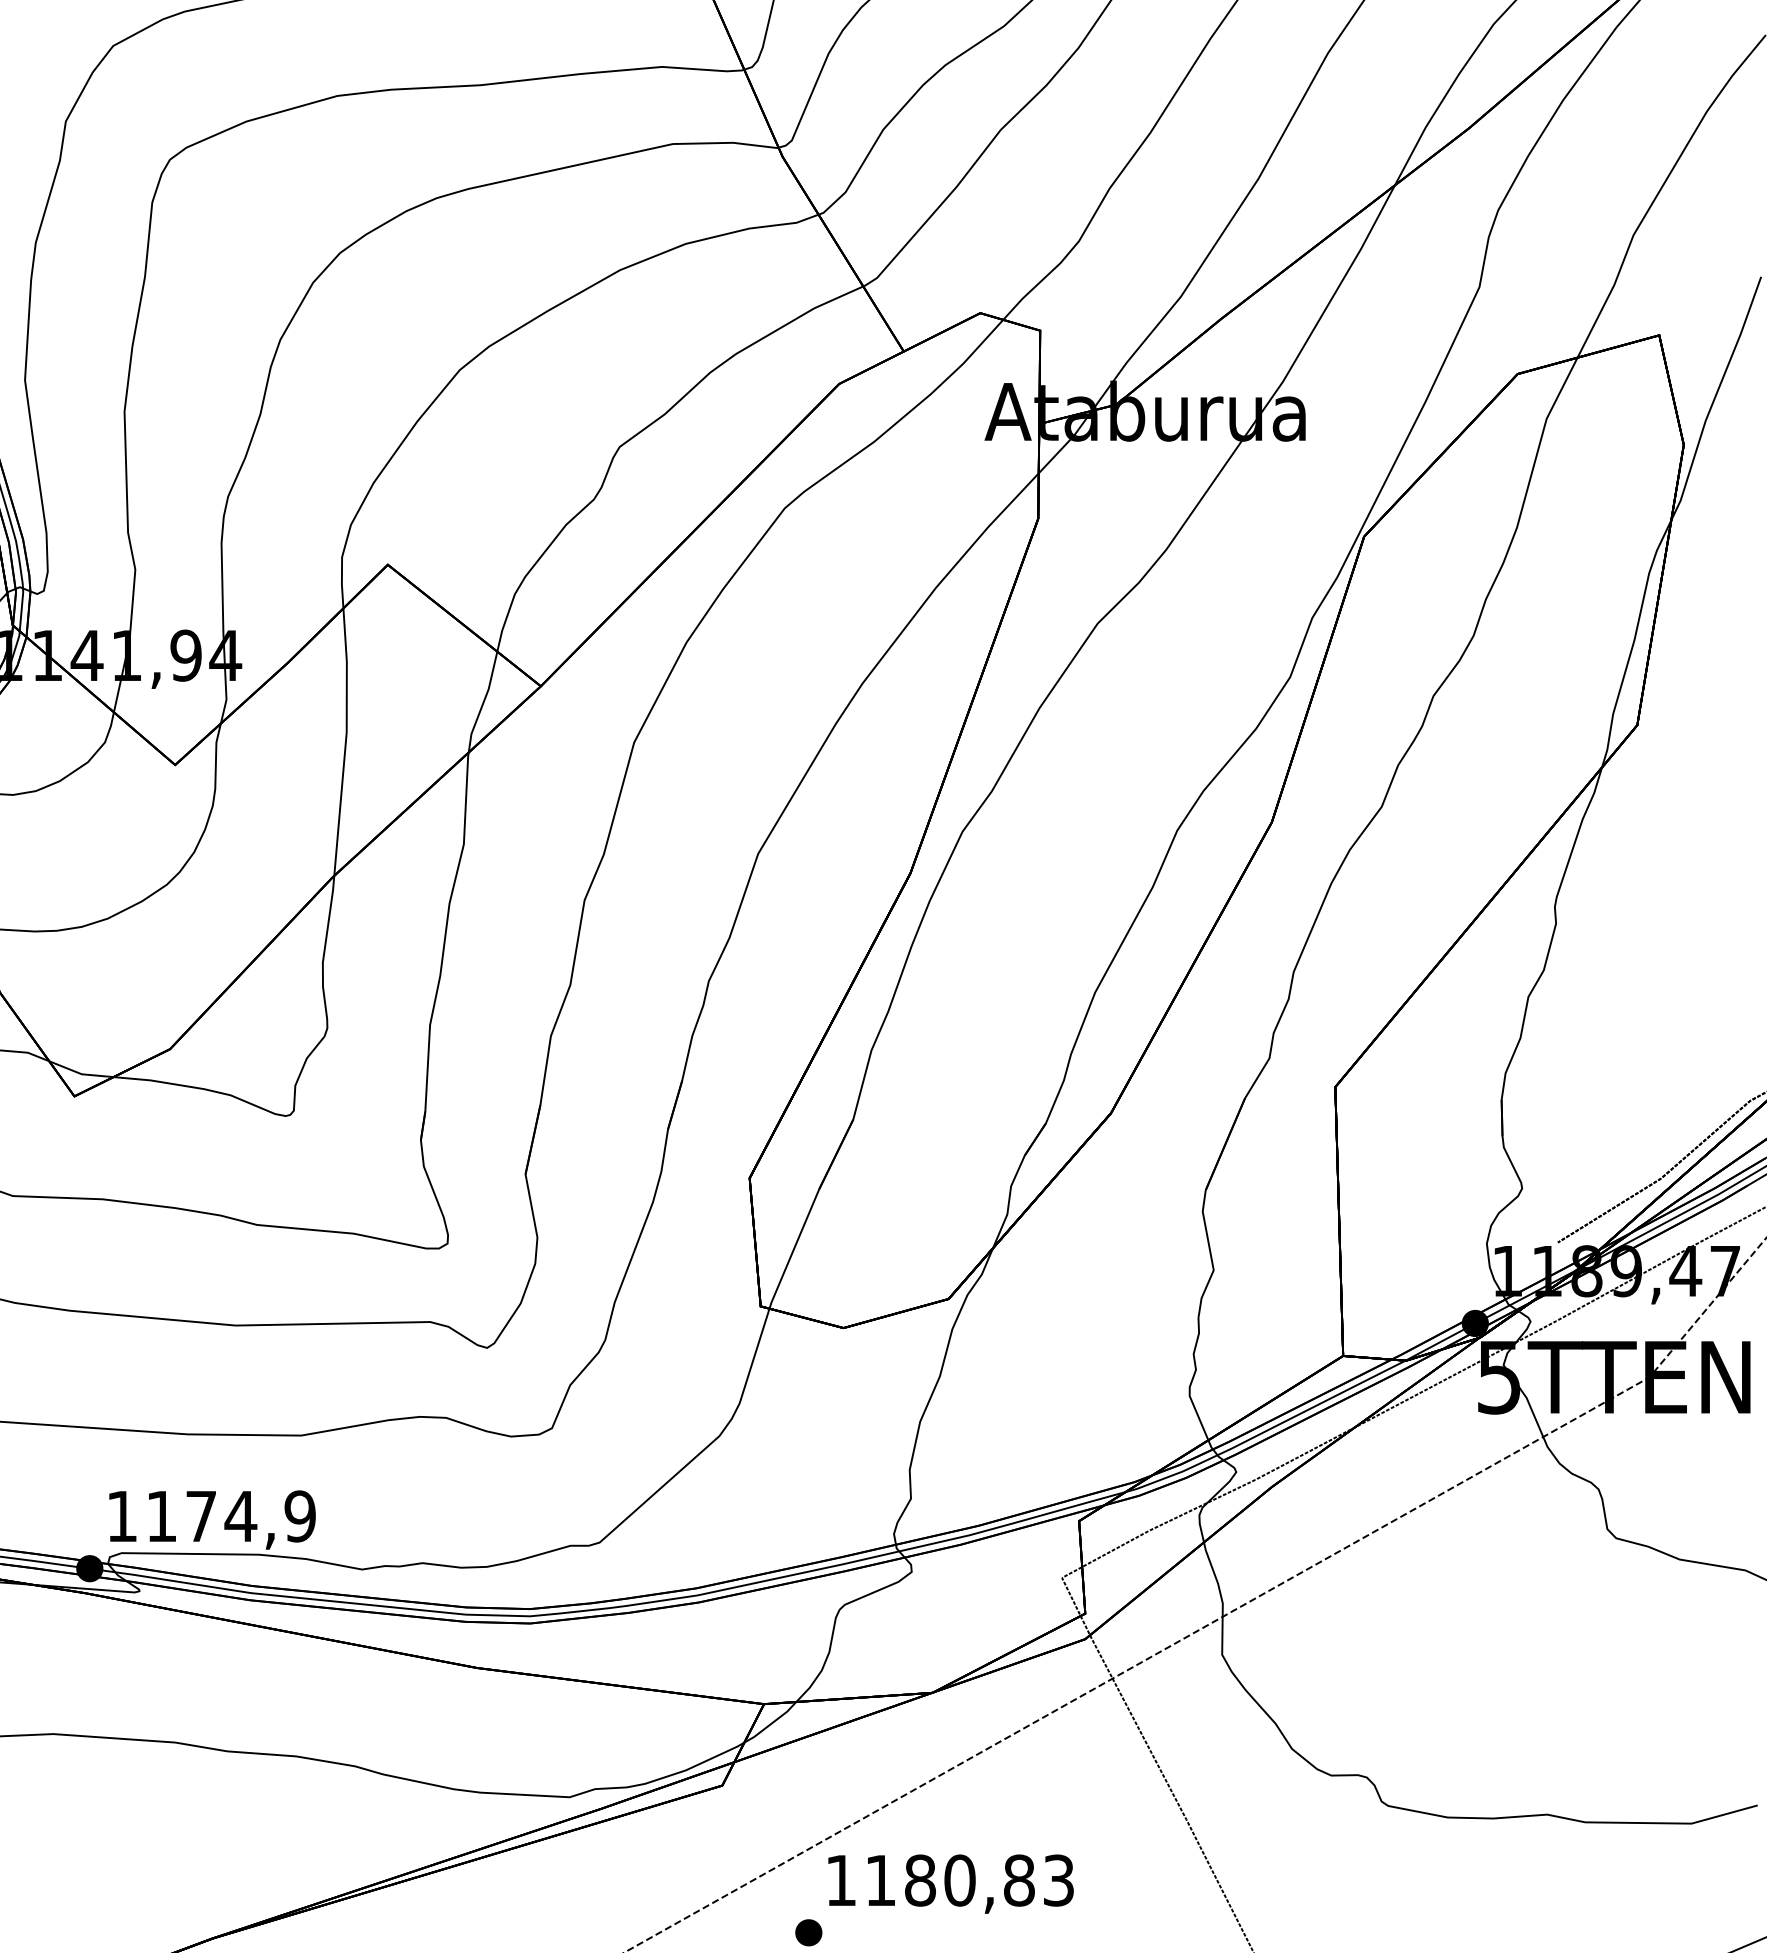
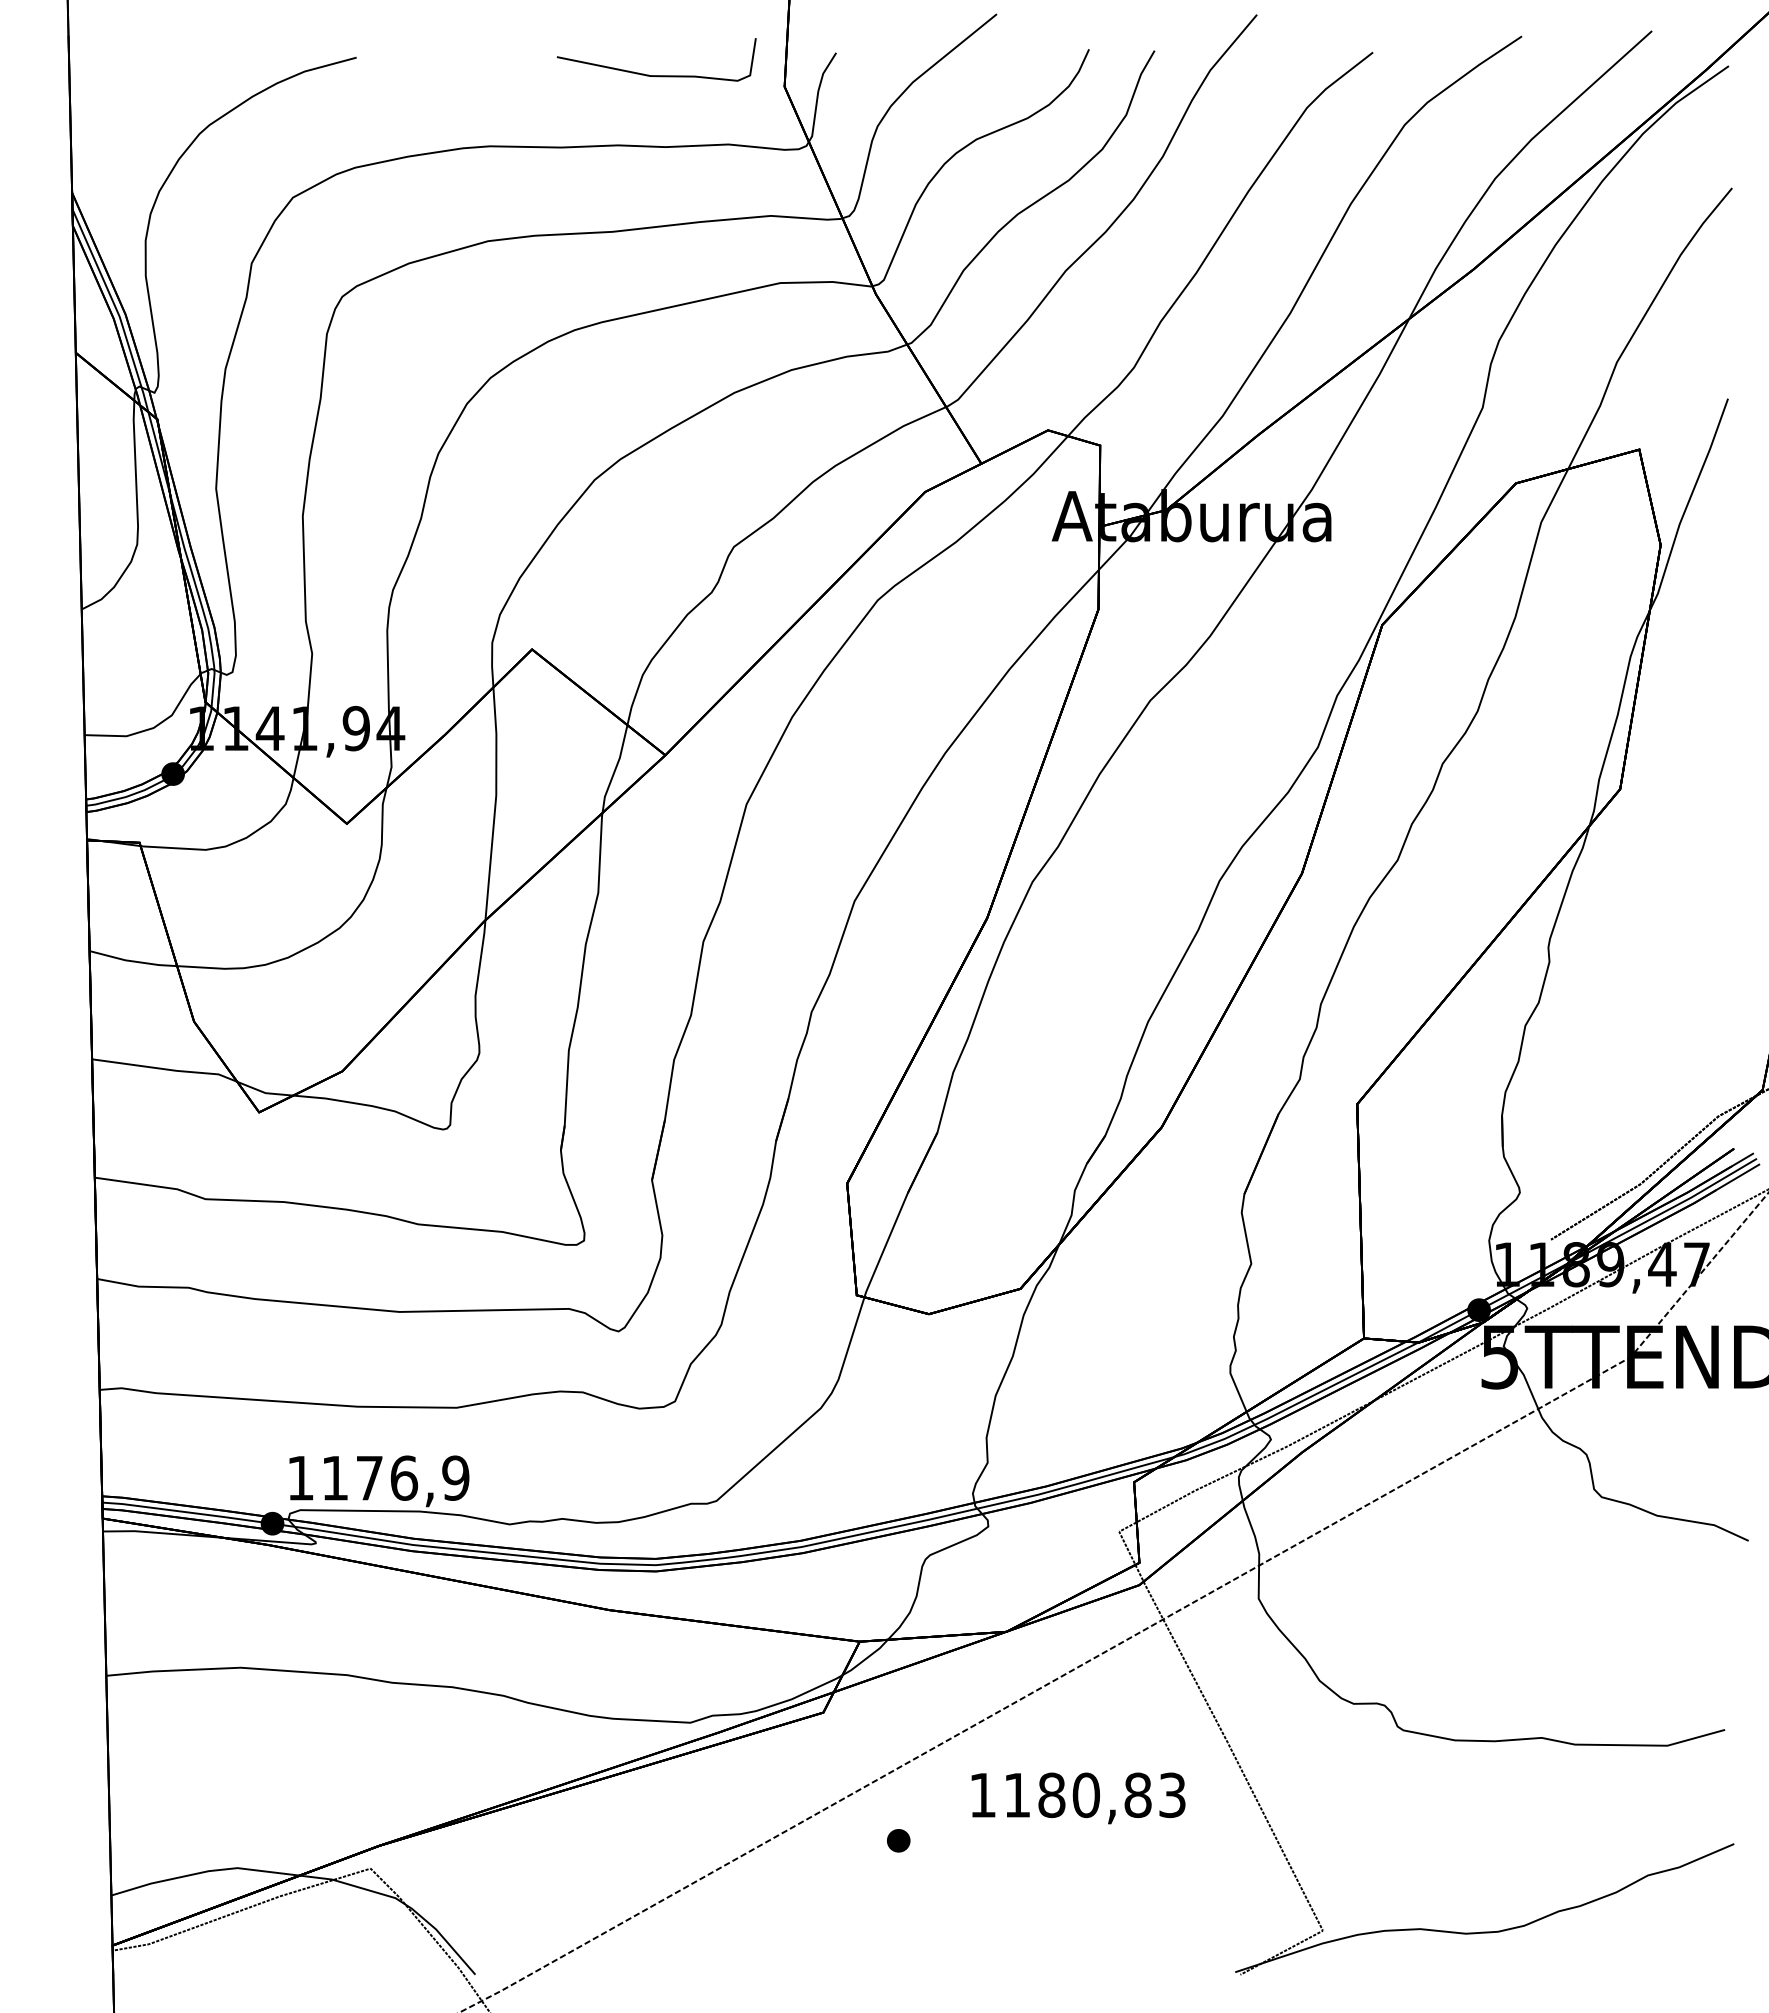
text: (240, 1515) -> (403, 1477), 1174,9 -> 1176,9
text: (950, 1884) -> (1078, 1798), moved

